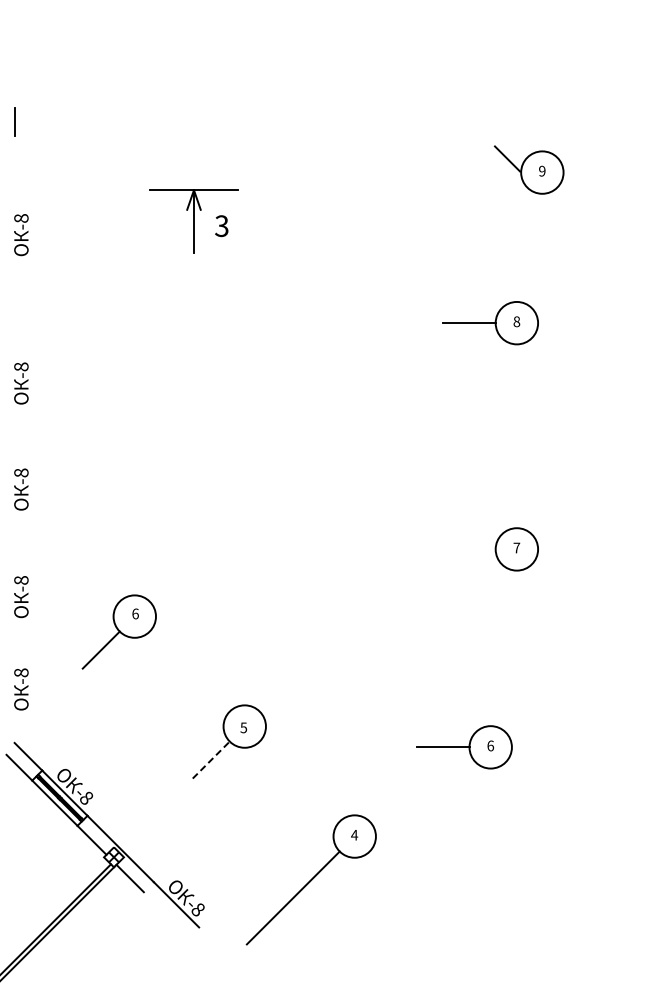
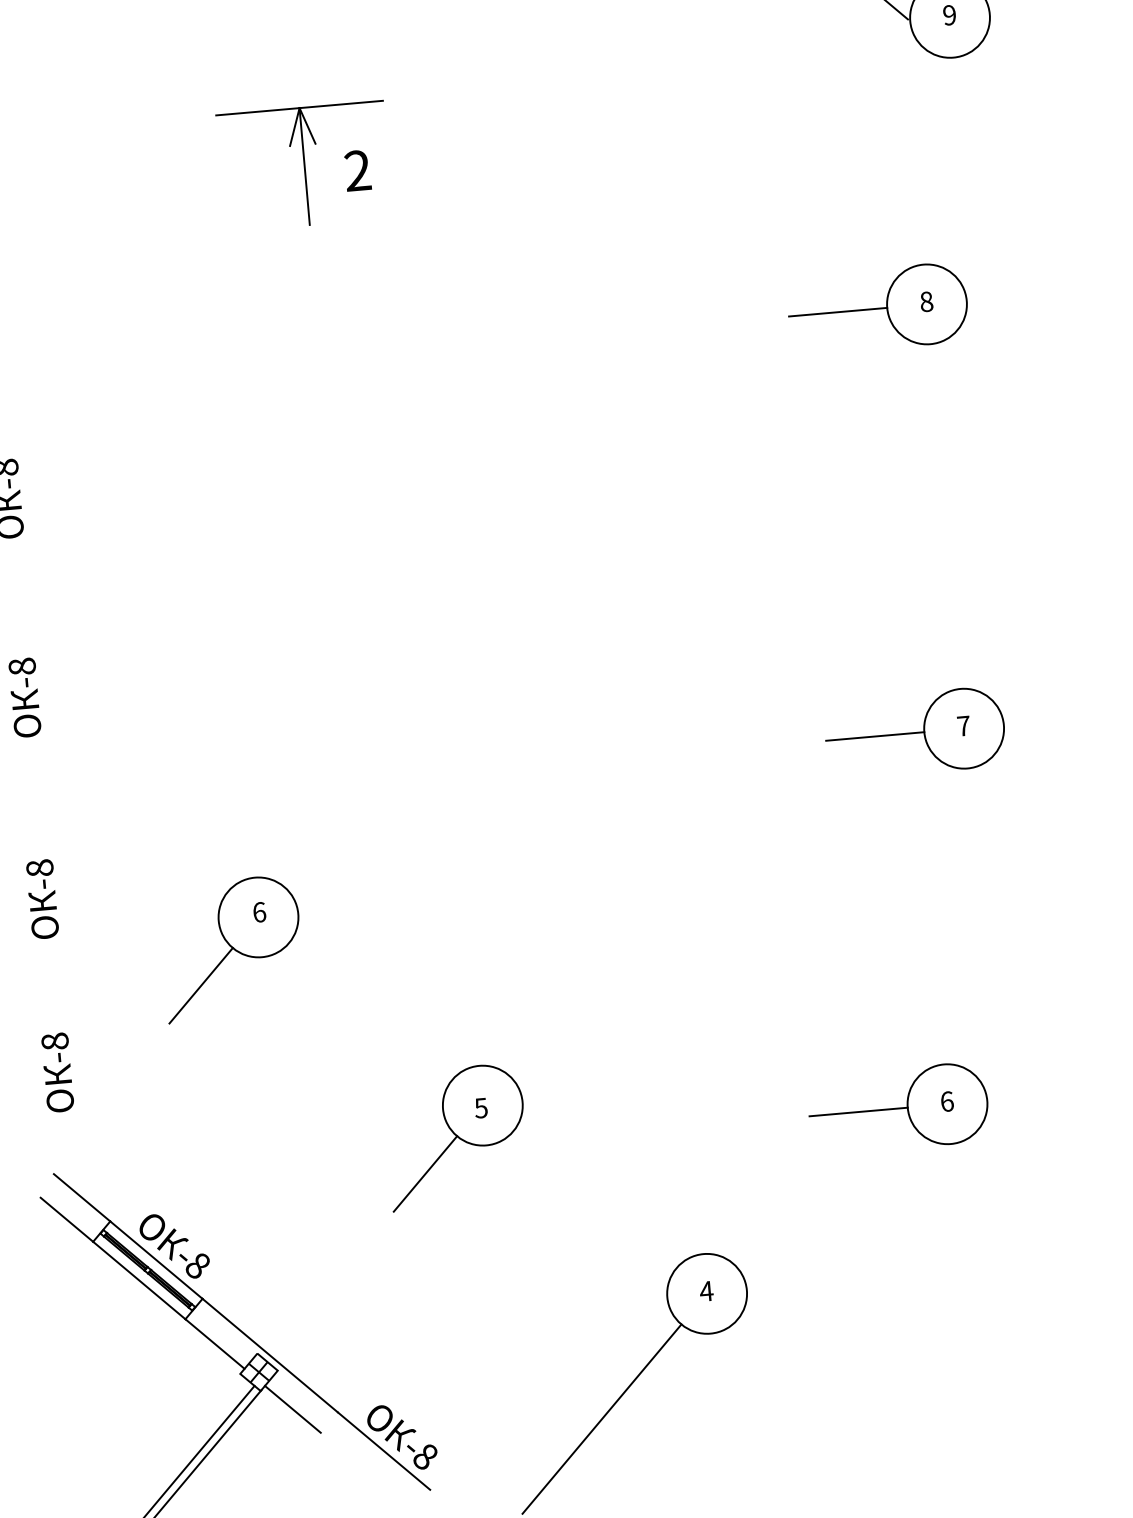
text: (221, 226) -> (357, 171), 3 -> 2
line: (469, 549) -> (875, 736), added
line: (211, 759) -> (425, 1172), dashed -> solid

